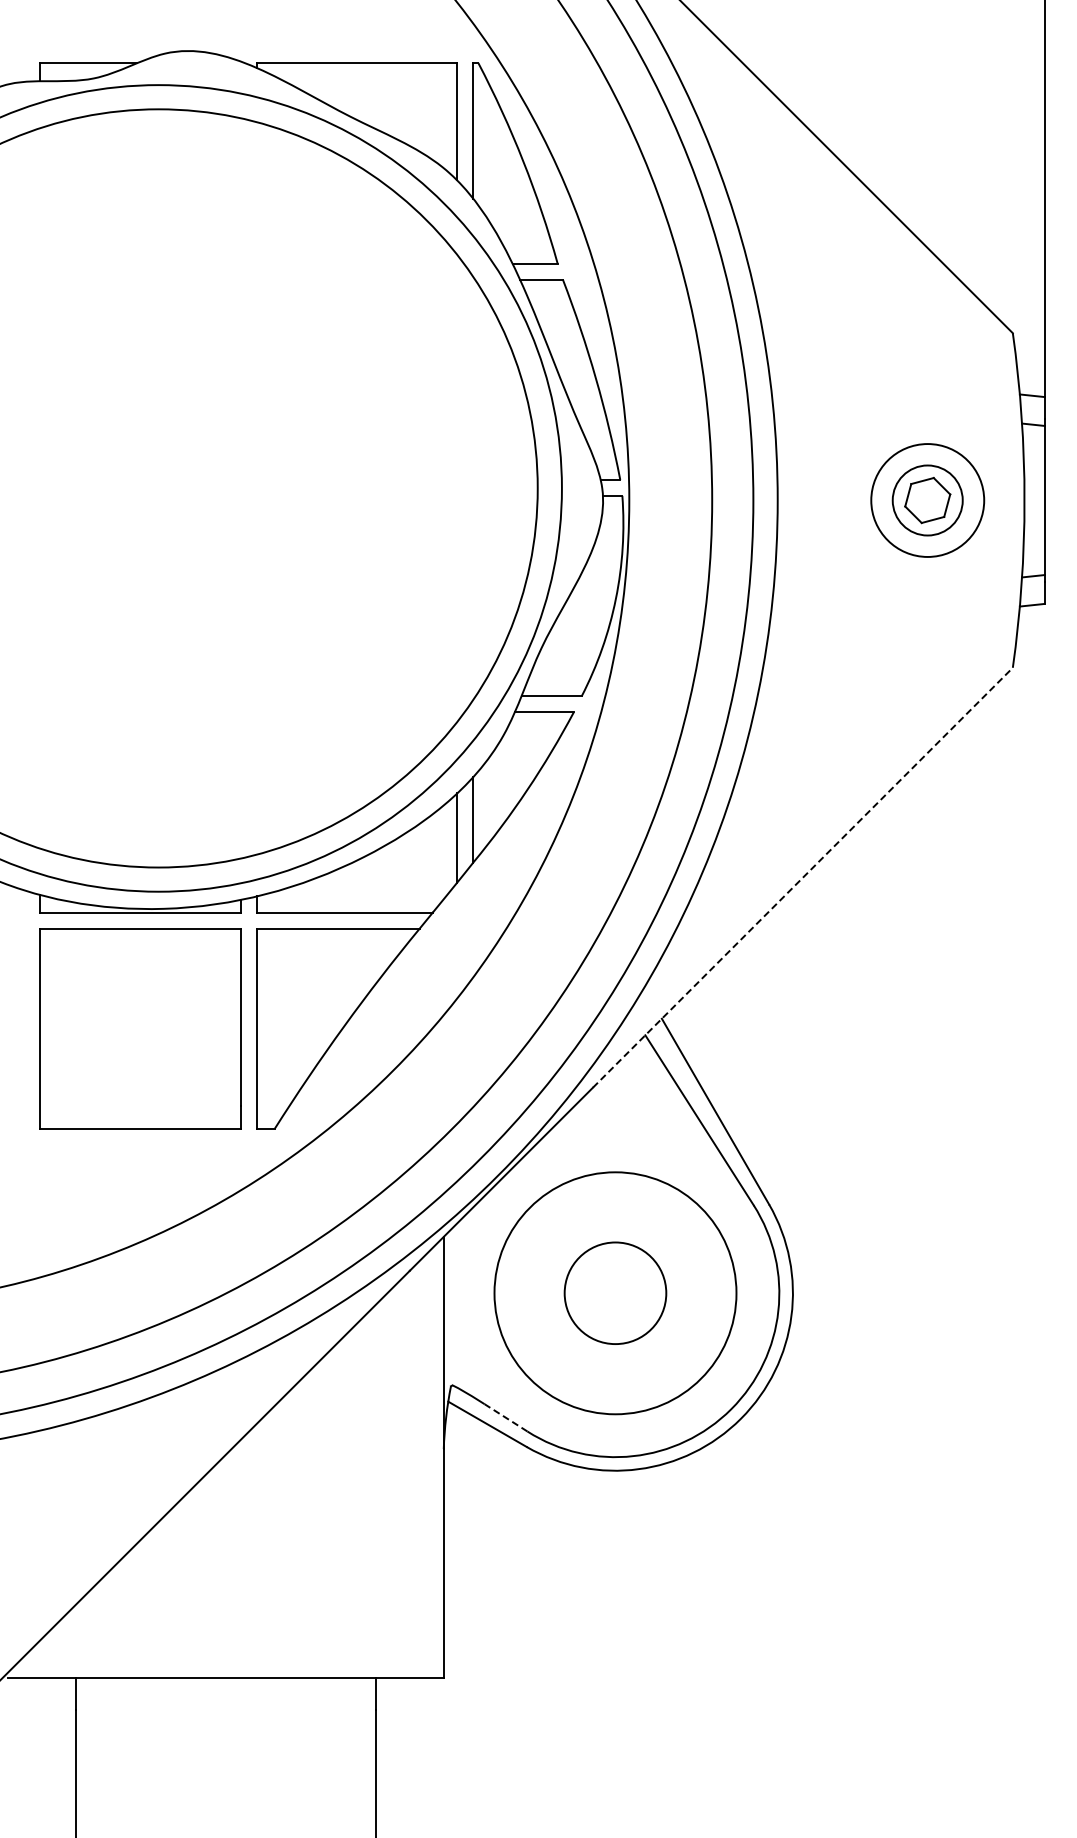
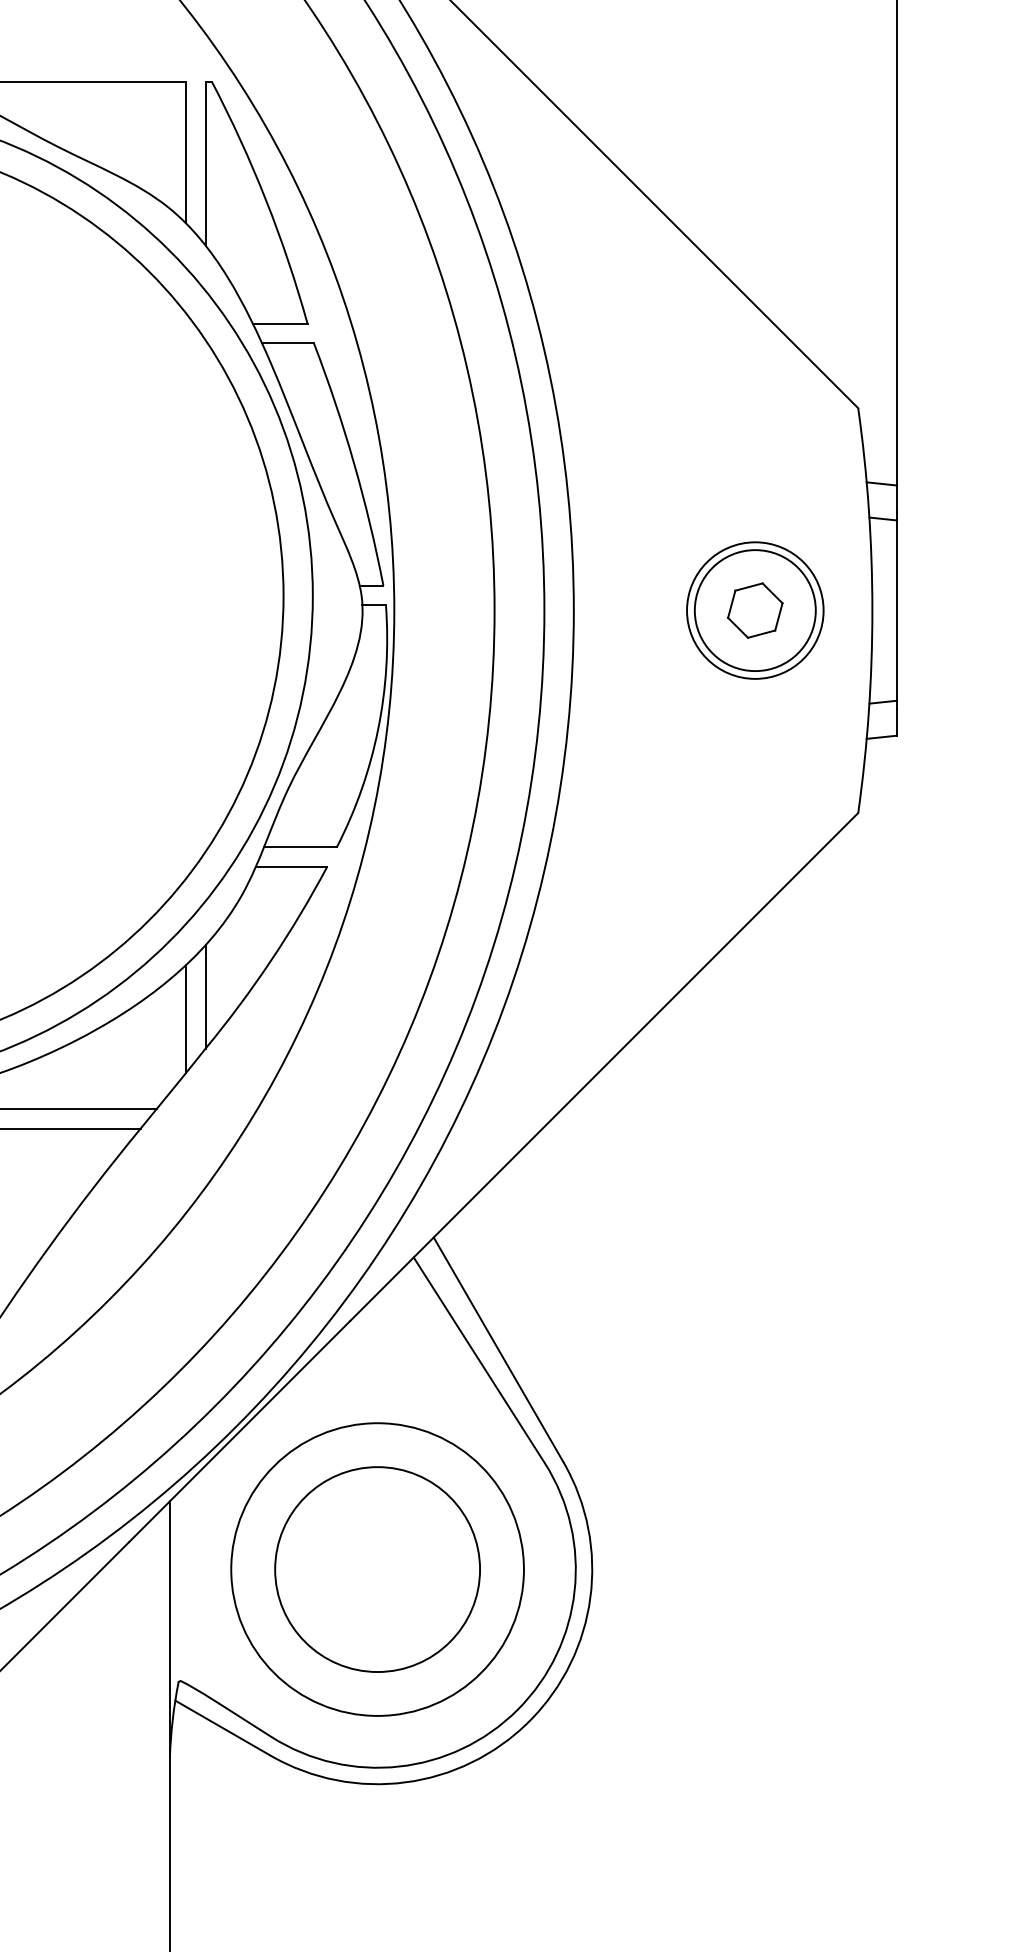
circle: (927, 500) -> (755, 610), size x1.43
line: (802, 877) -> (603, 1066), dashed -> solid
circle: (615, 1292) -> (377, 1568), size x1.67
line: (505, 1417) -> (244, 1719), dashed -> solid

